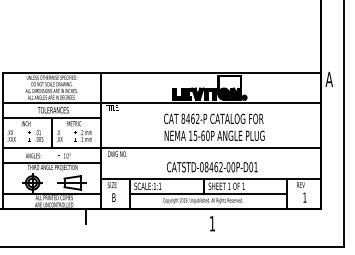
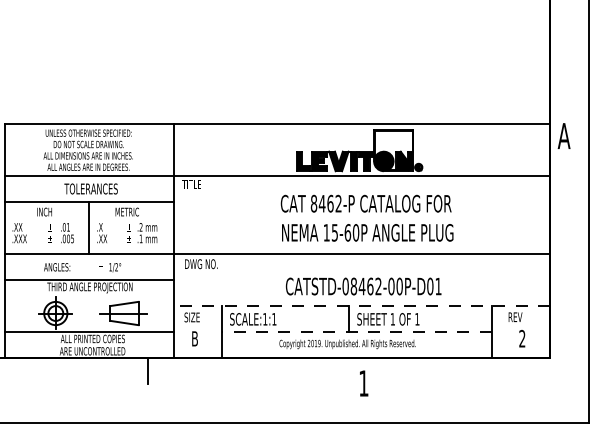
line: (211, 178) -> (362, 305), solid -> dashed
line: (208, 193) -> (357, 331), solid -> dashed
text: (304, 197) -> (521, 338), 1 -> 2

